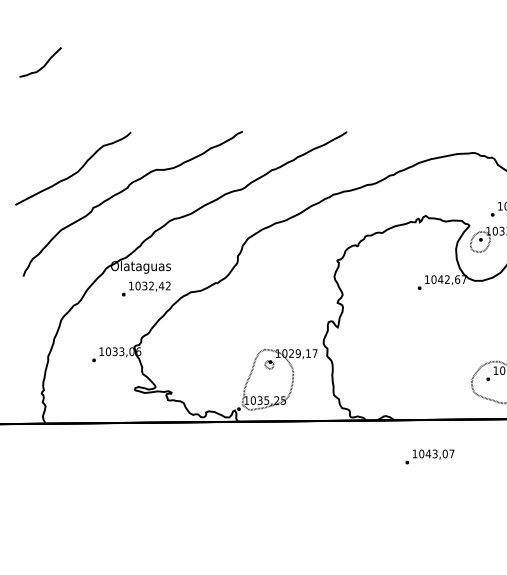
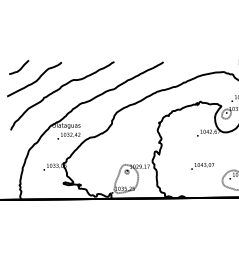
curve: (43, 62) -> (20, 67), moved
text: (429, 457) -> (202, 166), moved

